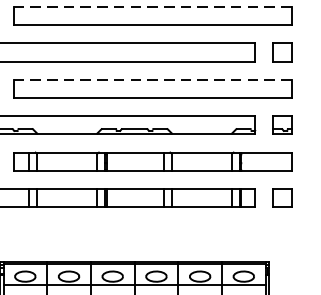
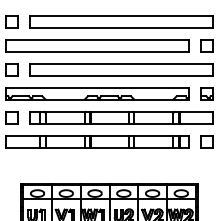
line: (151, 7) -> (120, 16), dashed -> solid
line: (151, 80) -> (120, 64), dashed -> solid

